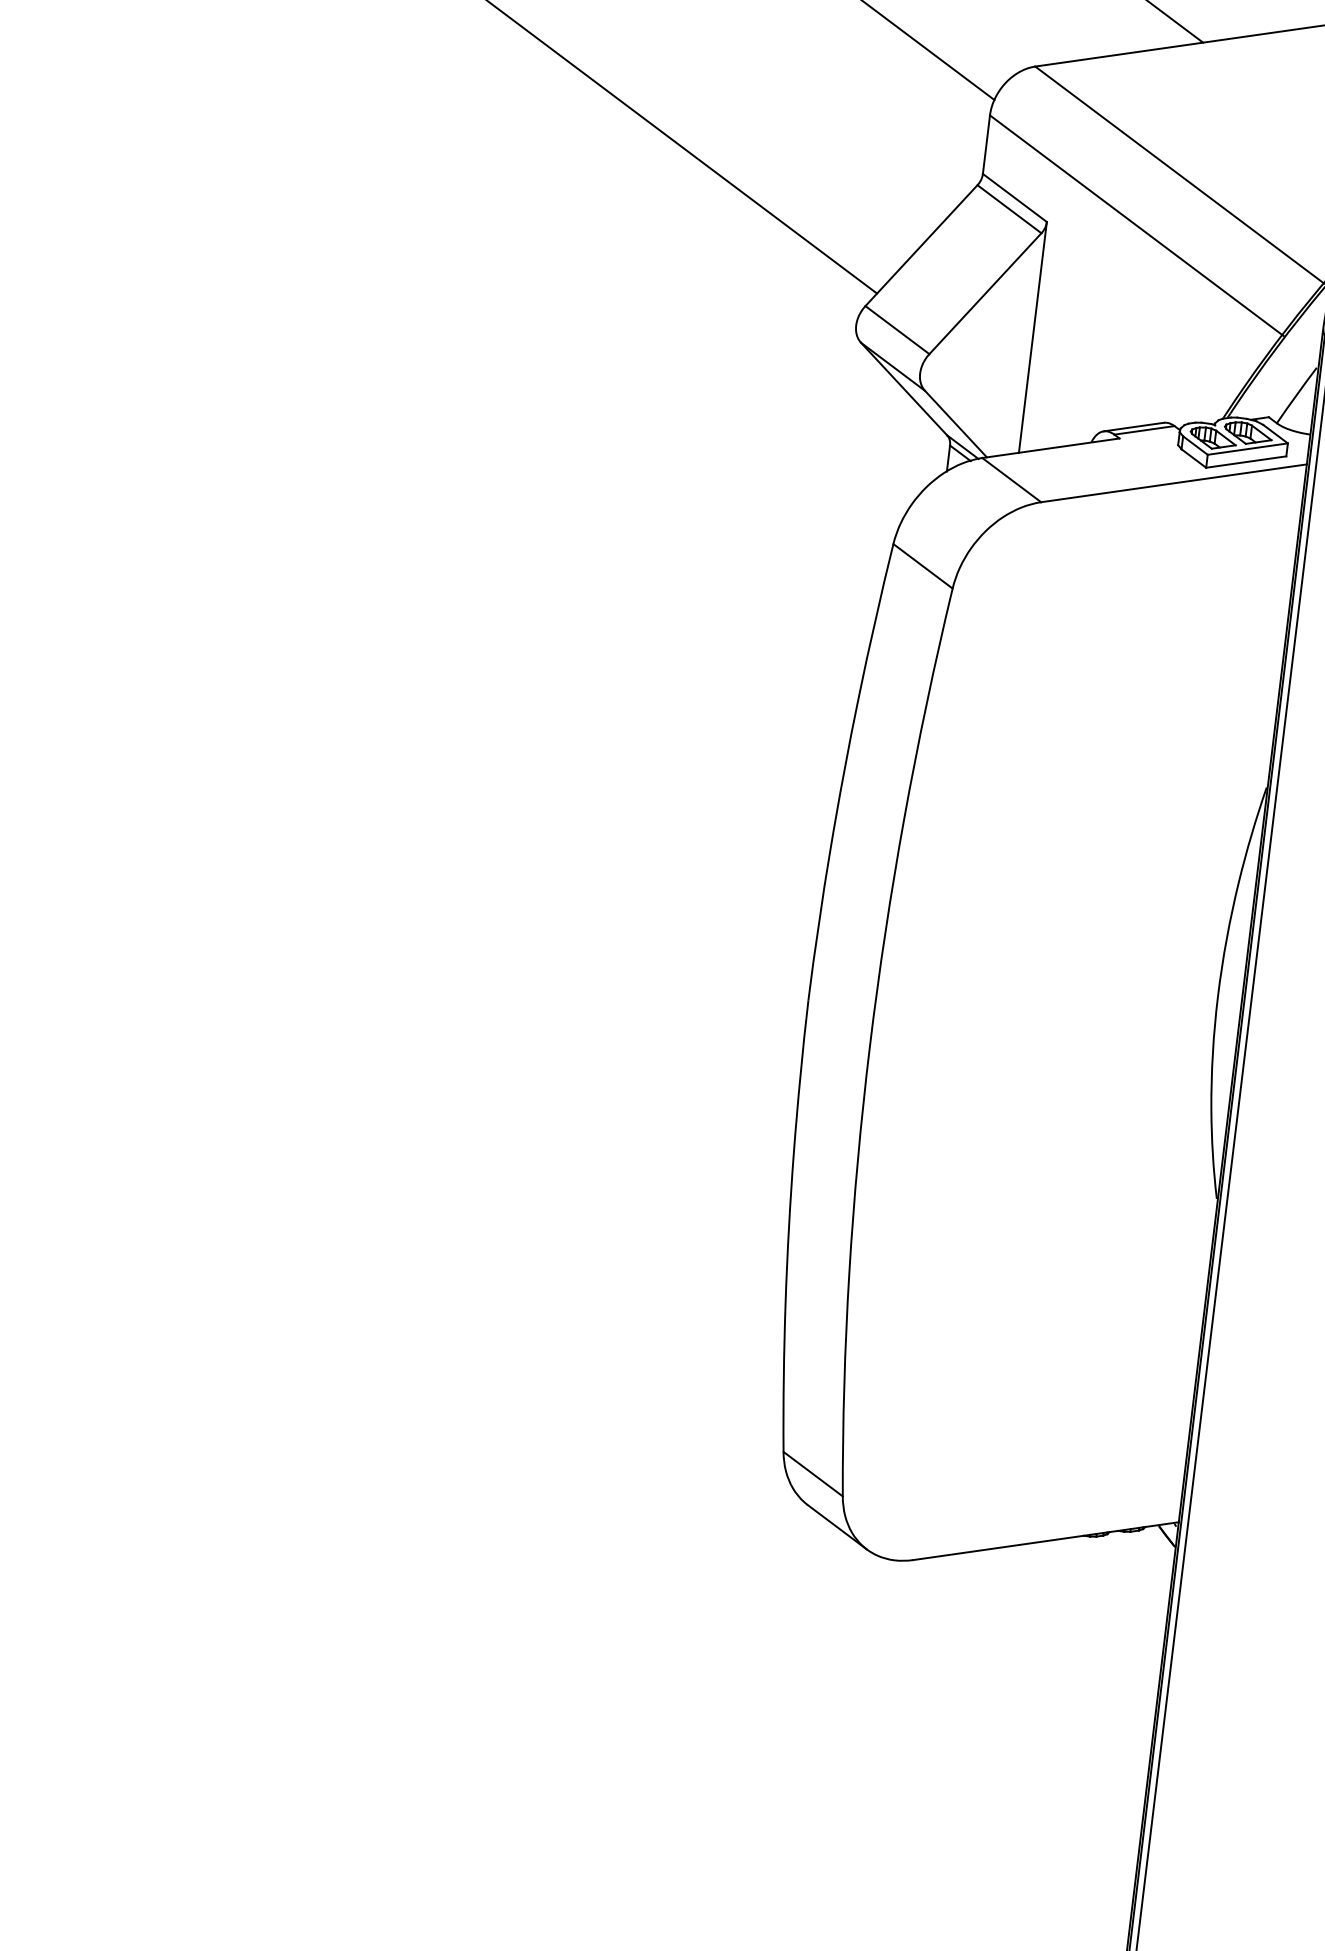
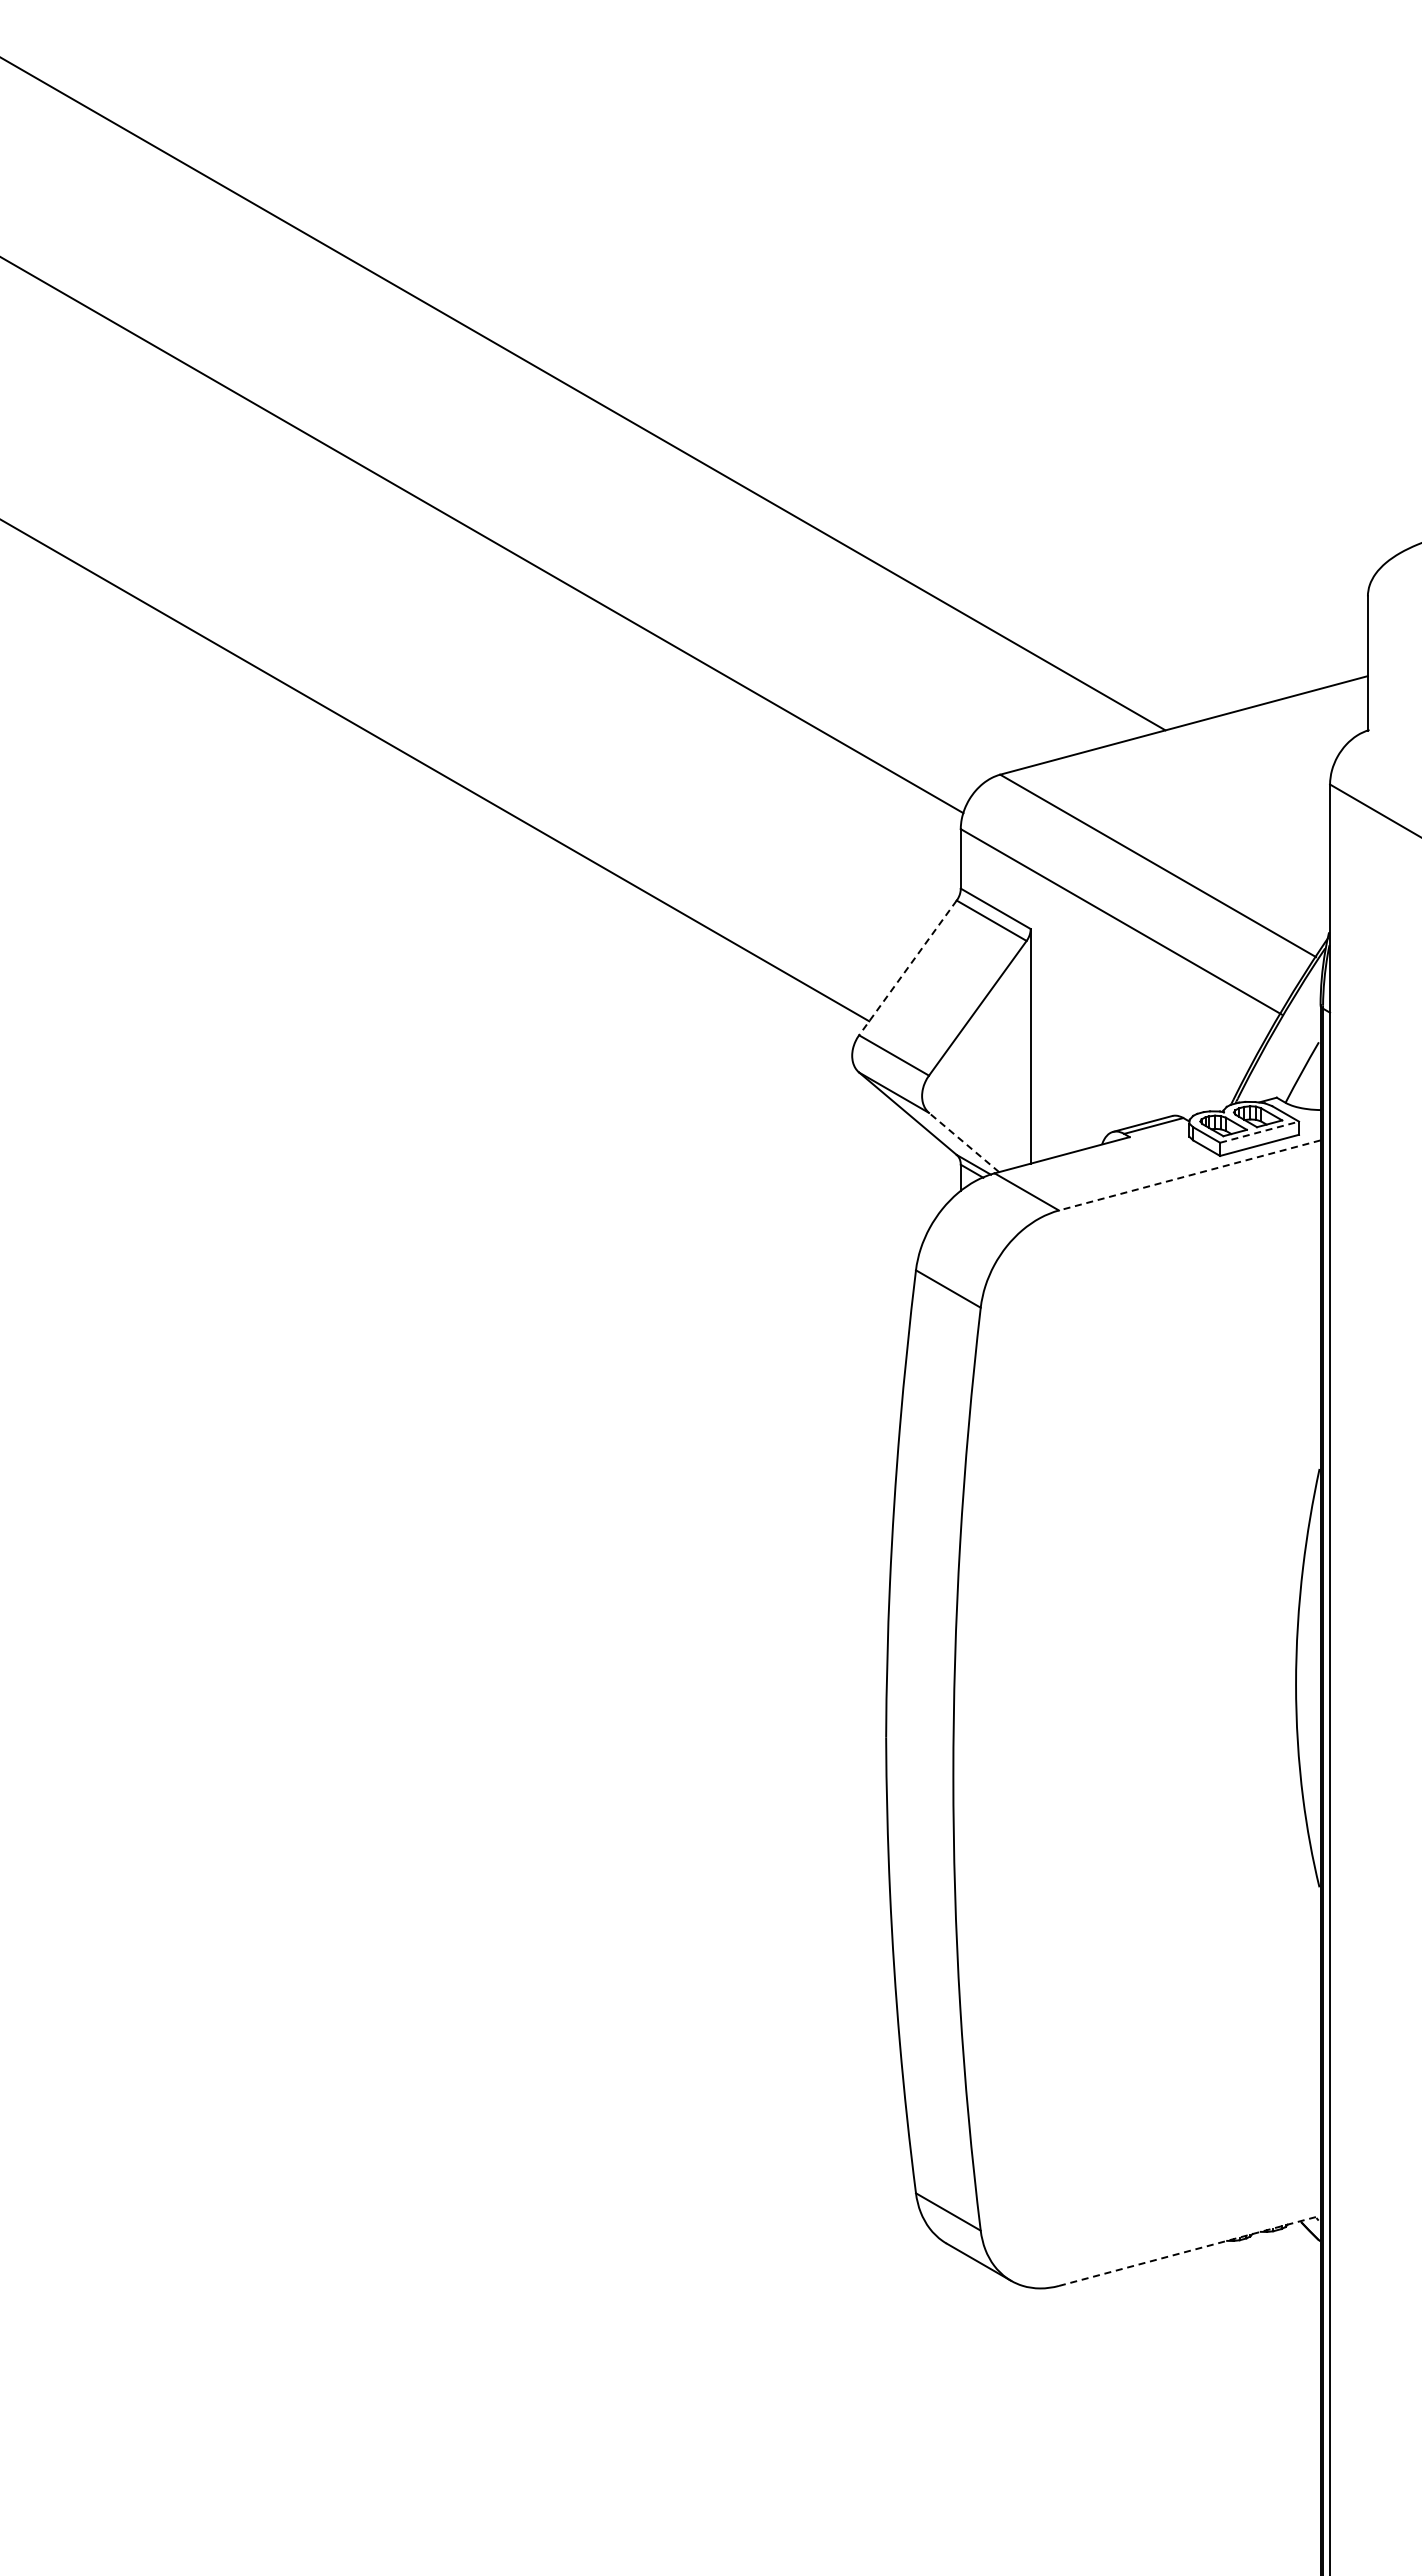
line: (920, 246) -> (907, 968), solid -> dashed
line: (956, 424) -> (964, 1142), solid -> dashed
line: (1247, 449) -> (1259, 1132), solid -> dashed
line: (1173, 483) -> (1189, 1175), solid -> dashed
line: (1046, 1540) -> (1190, 2250), solid -> dashed

